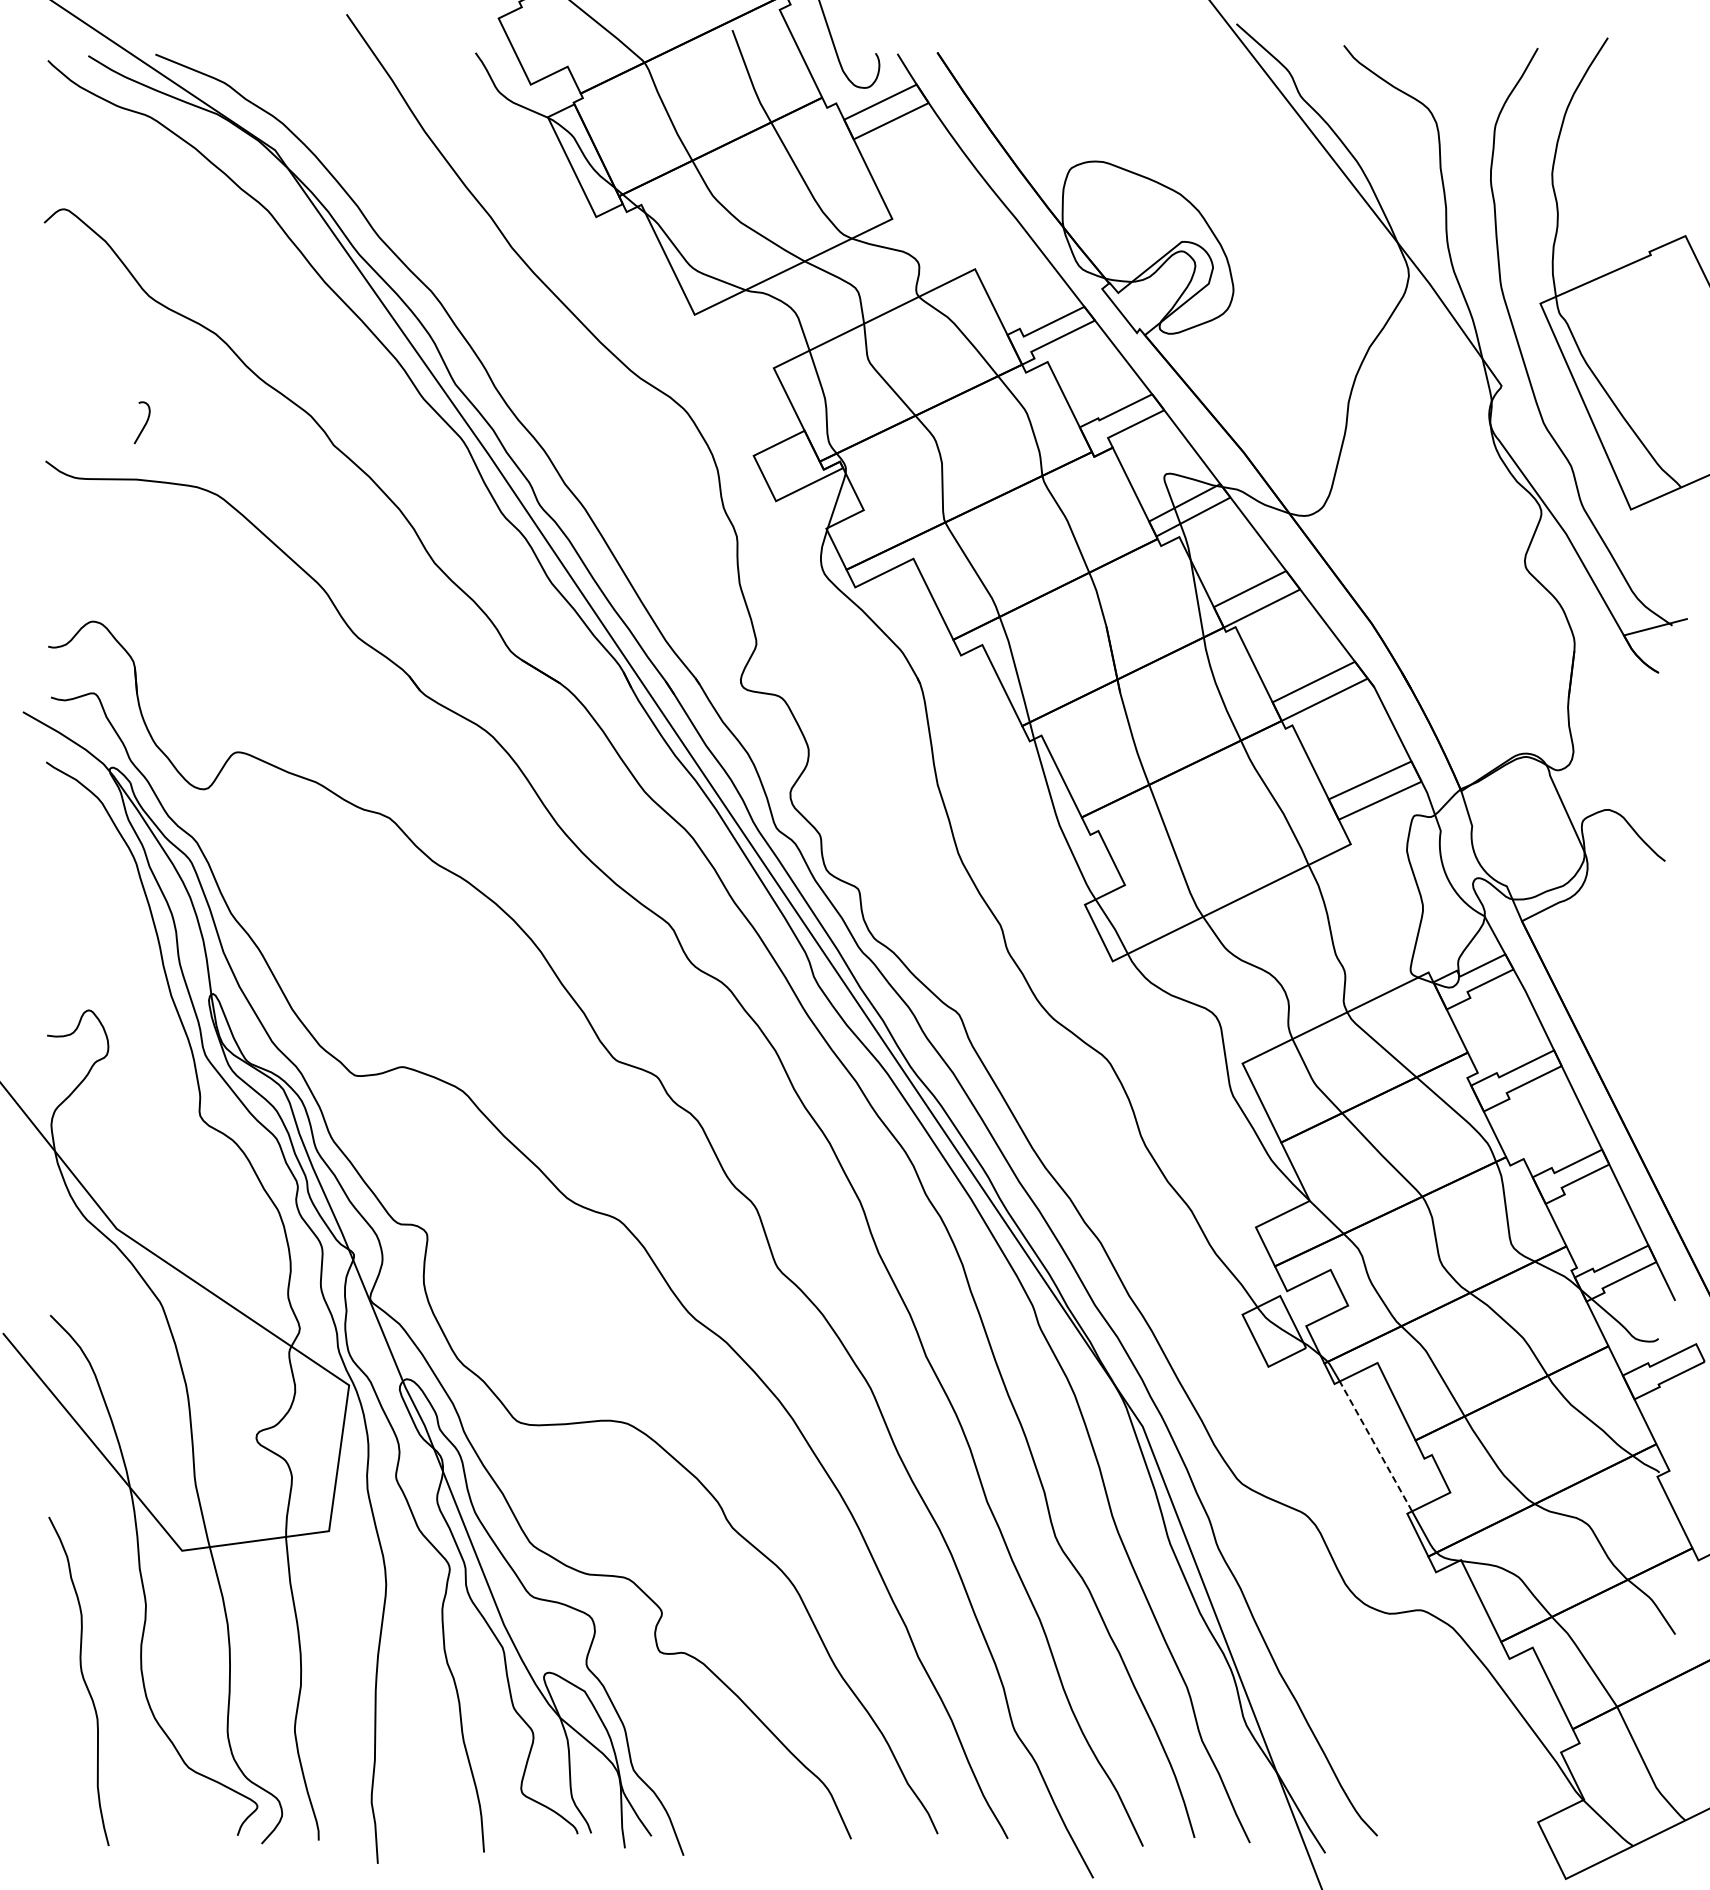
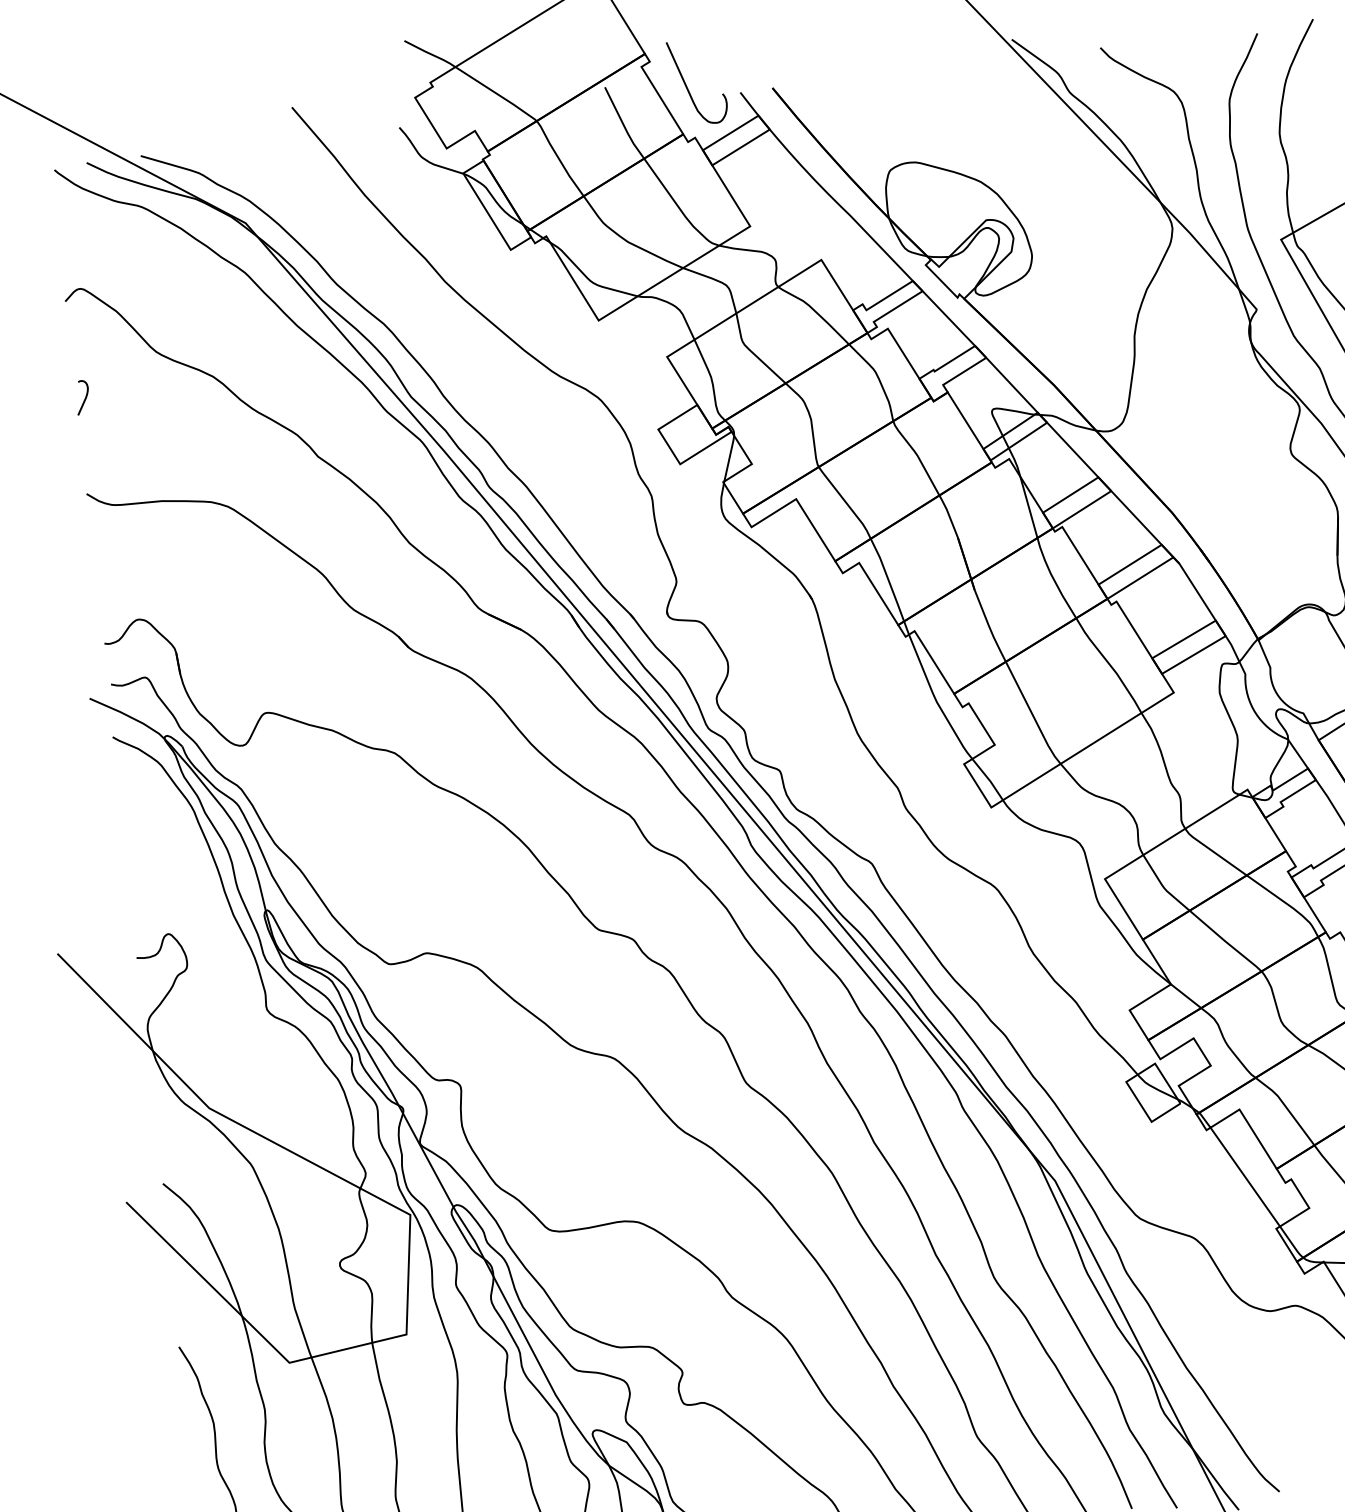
curve: (144, 424) -> (84, 398), moved
line: (1375, 1445) -> (1244, 1176), dashed -> solid

